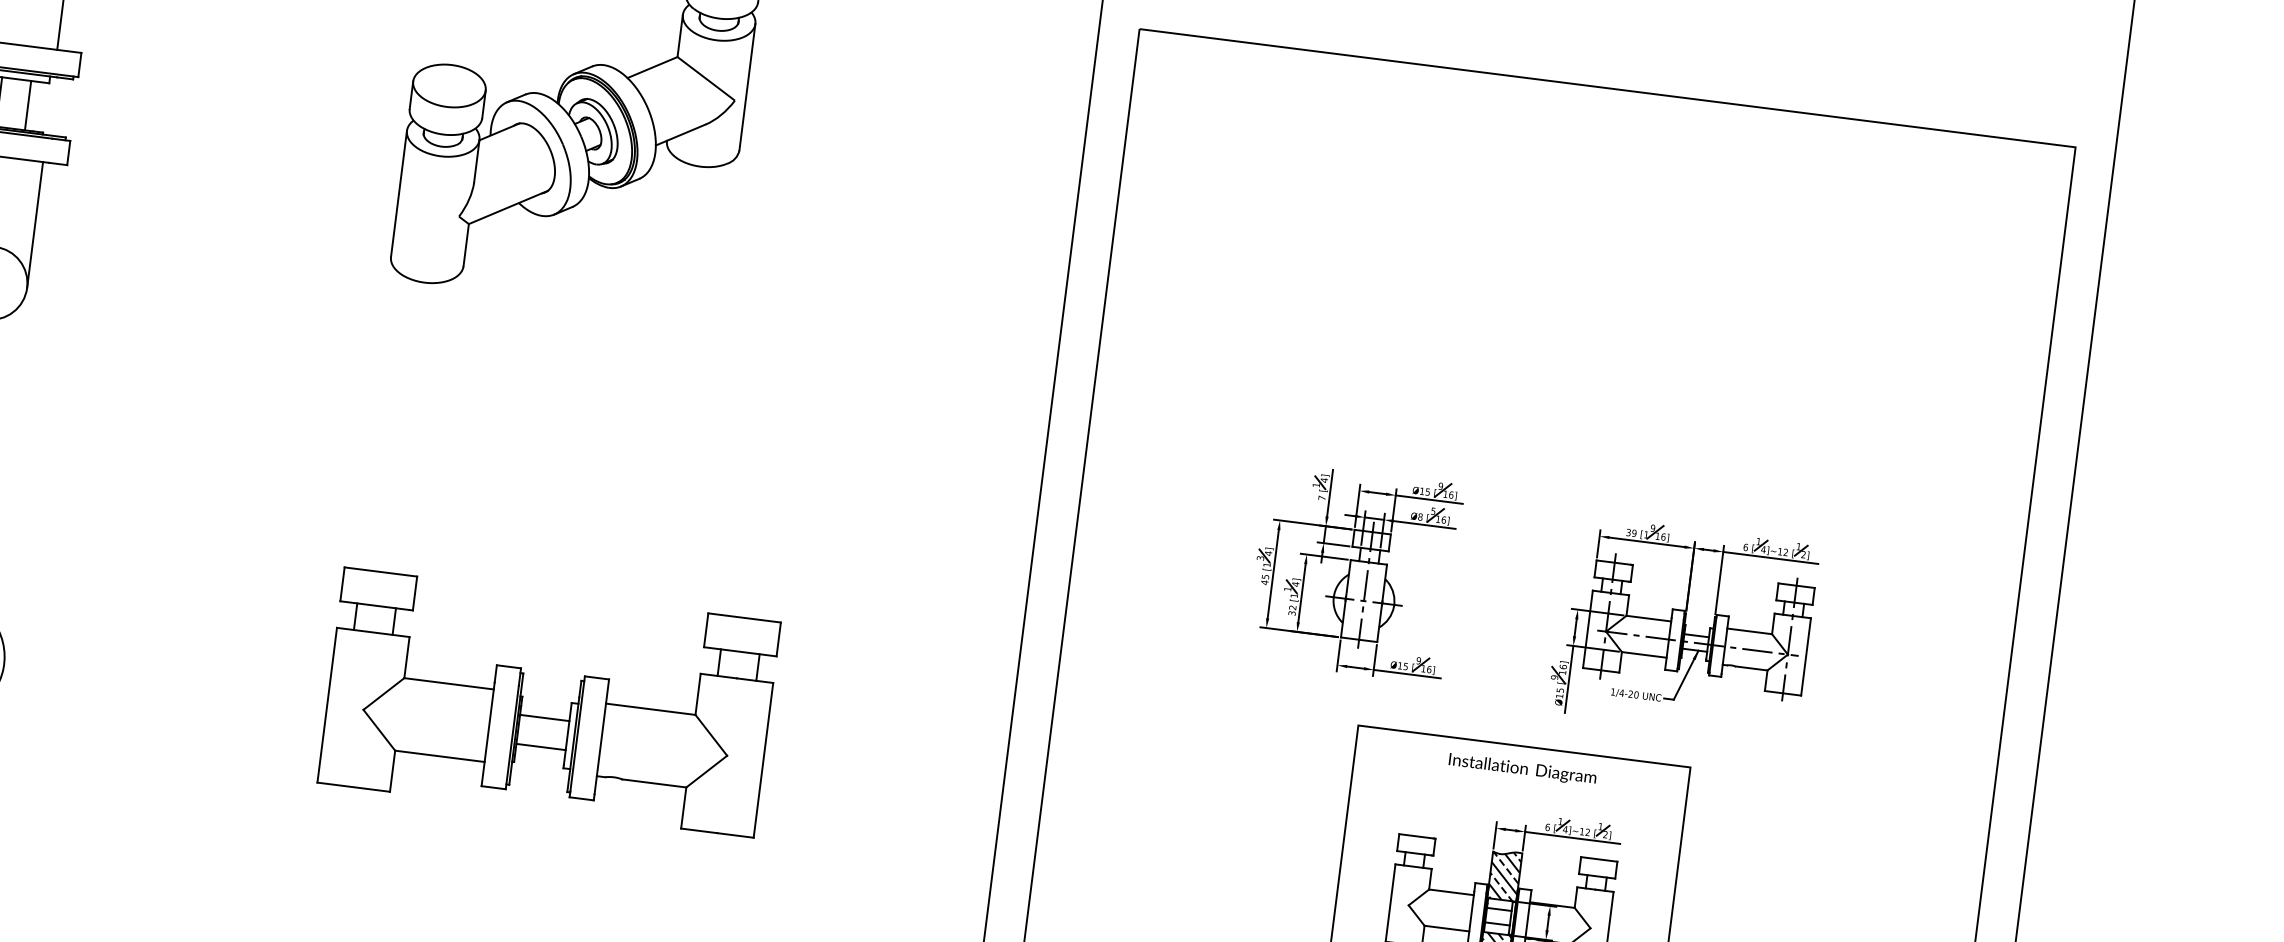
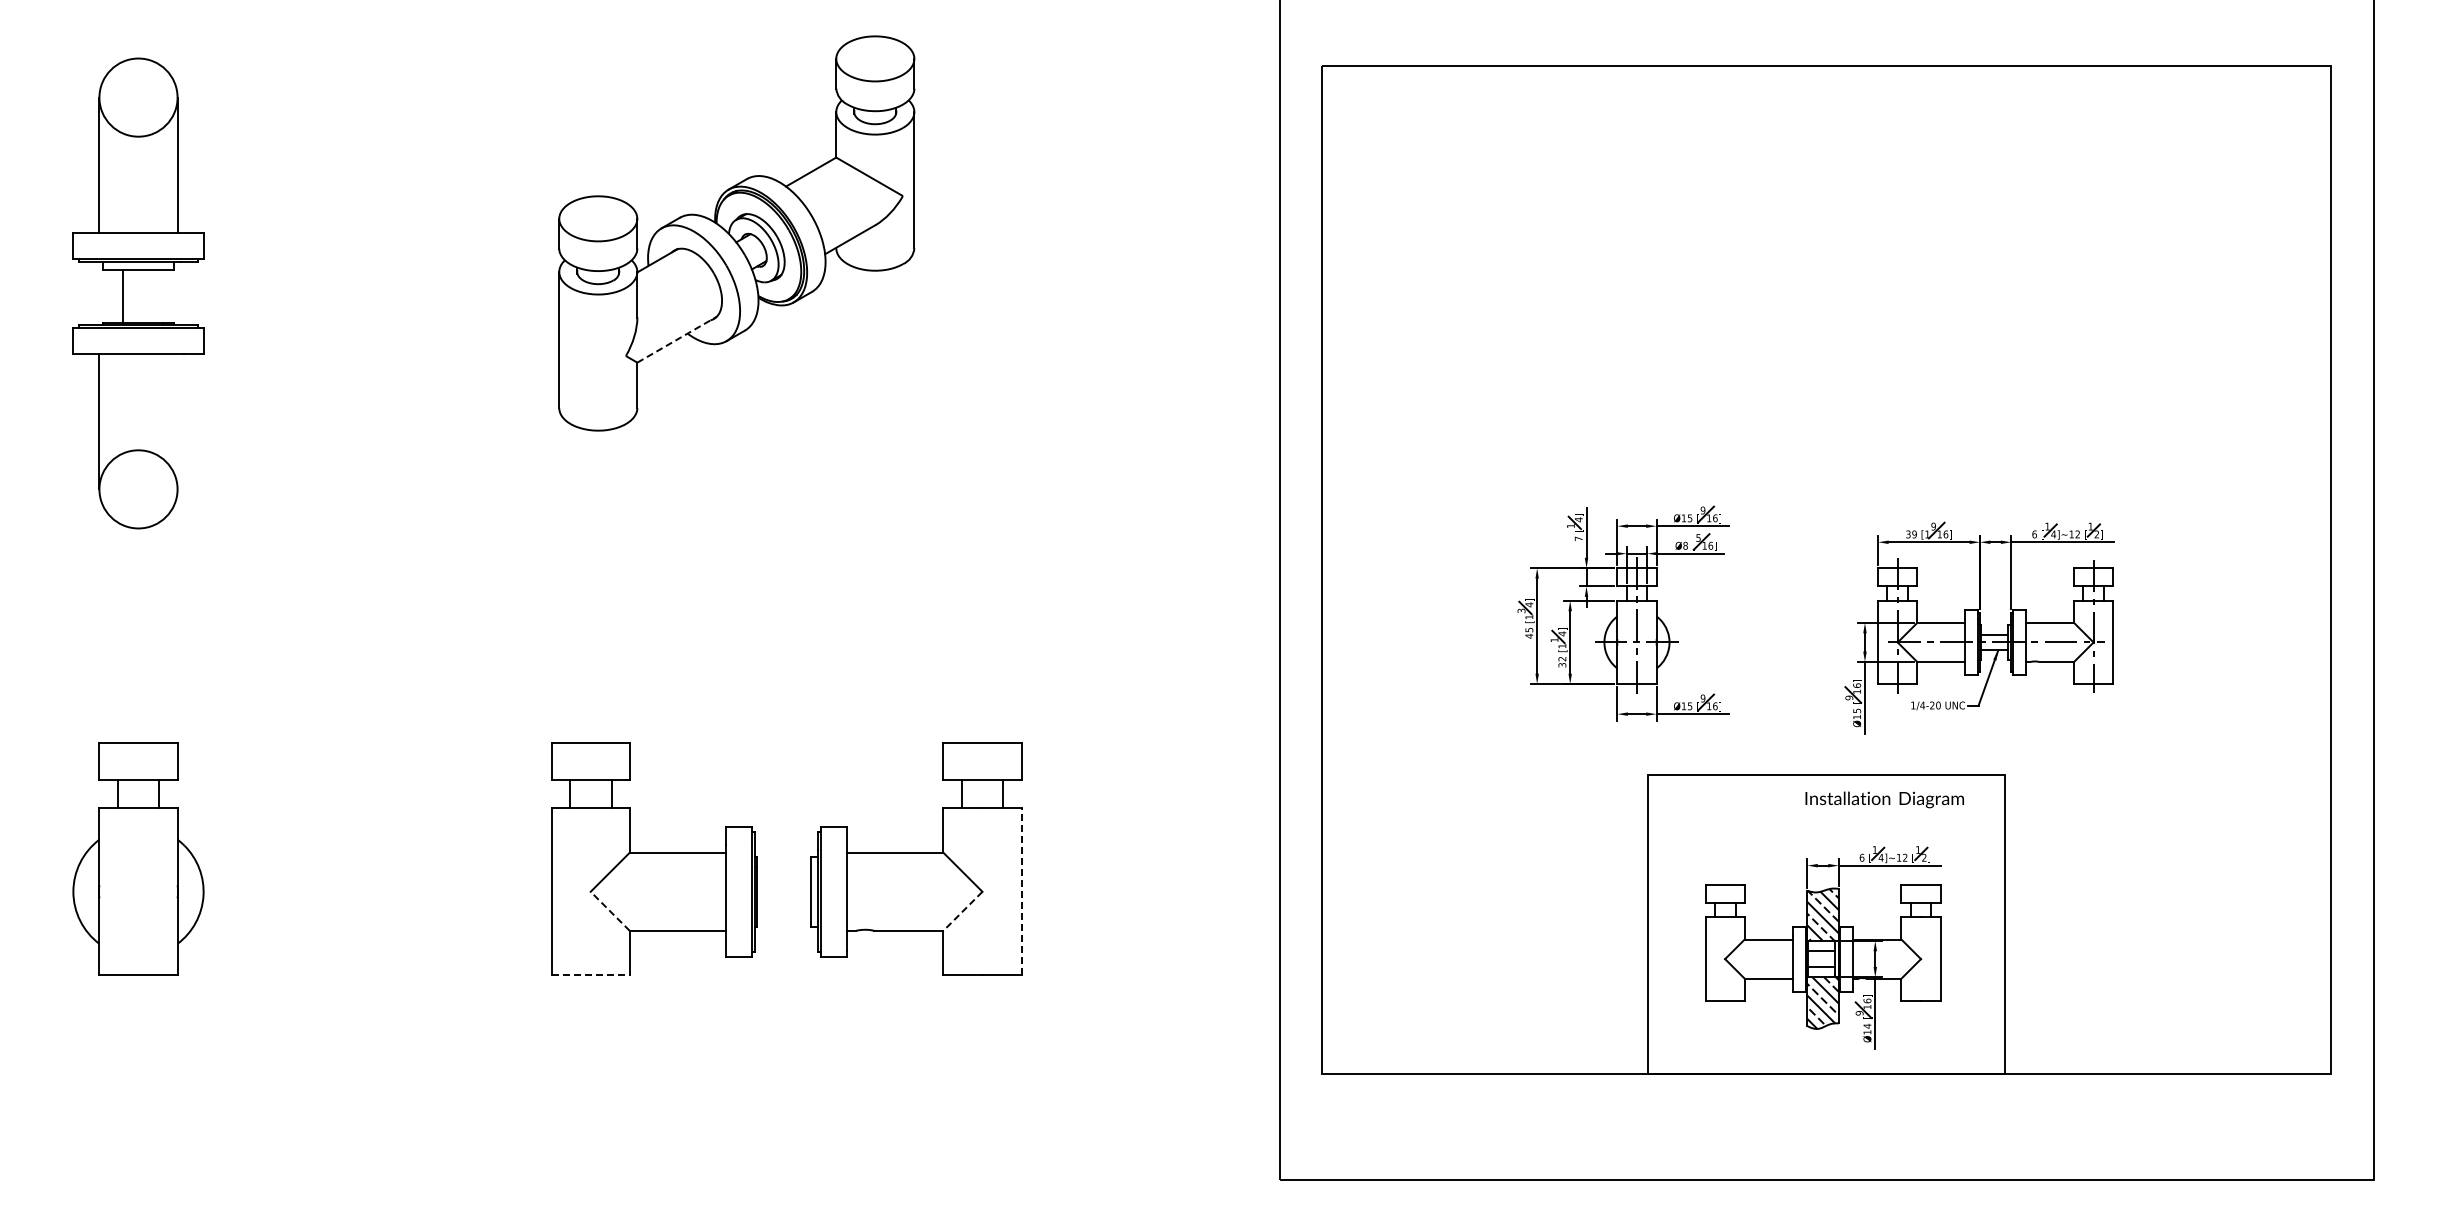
line: (28, 105) -> (154, 295), removed
line: (508, 207) -> (677, 339), solid -> dashed
line: (35, 224) -> (177, 421), removed
line: (544, 718) -> (783, 876), removed
line: (379, 730) -> (610, 911), solid -> dashed
line: (540, 747) -> (783, 907), removed
line: (763, 760) -> (1021, 891), solid -> dashed
text: (1522, 769) -> (1884, 799), moved
line: (706, 771) -> (962, 911), solid -> dashed
line: (354, 787) -> (591, 975), solid -> dashed

